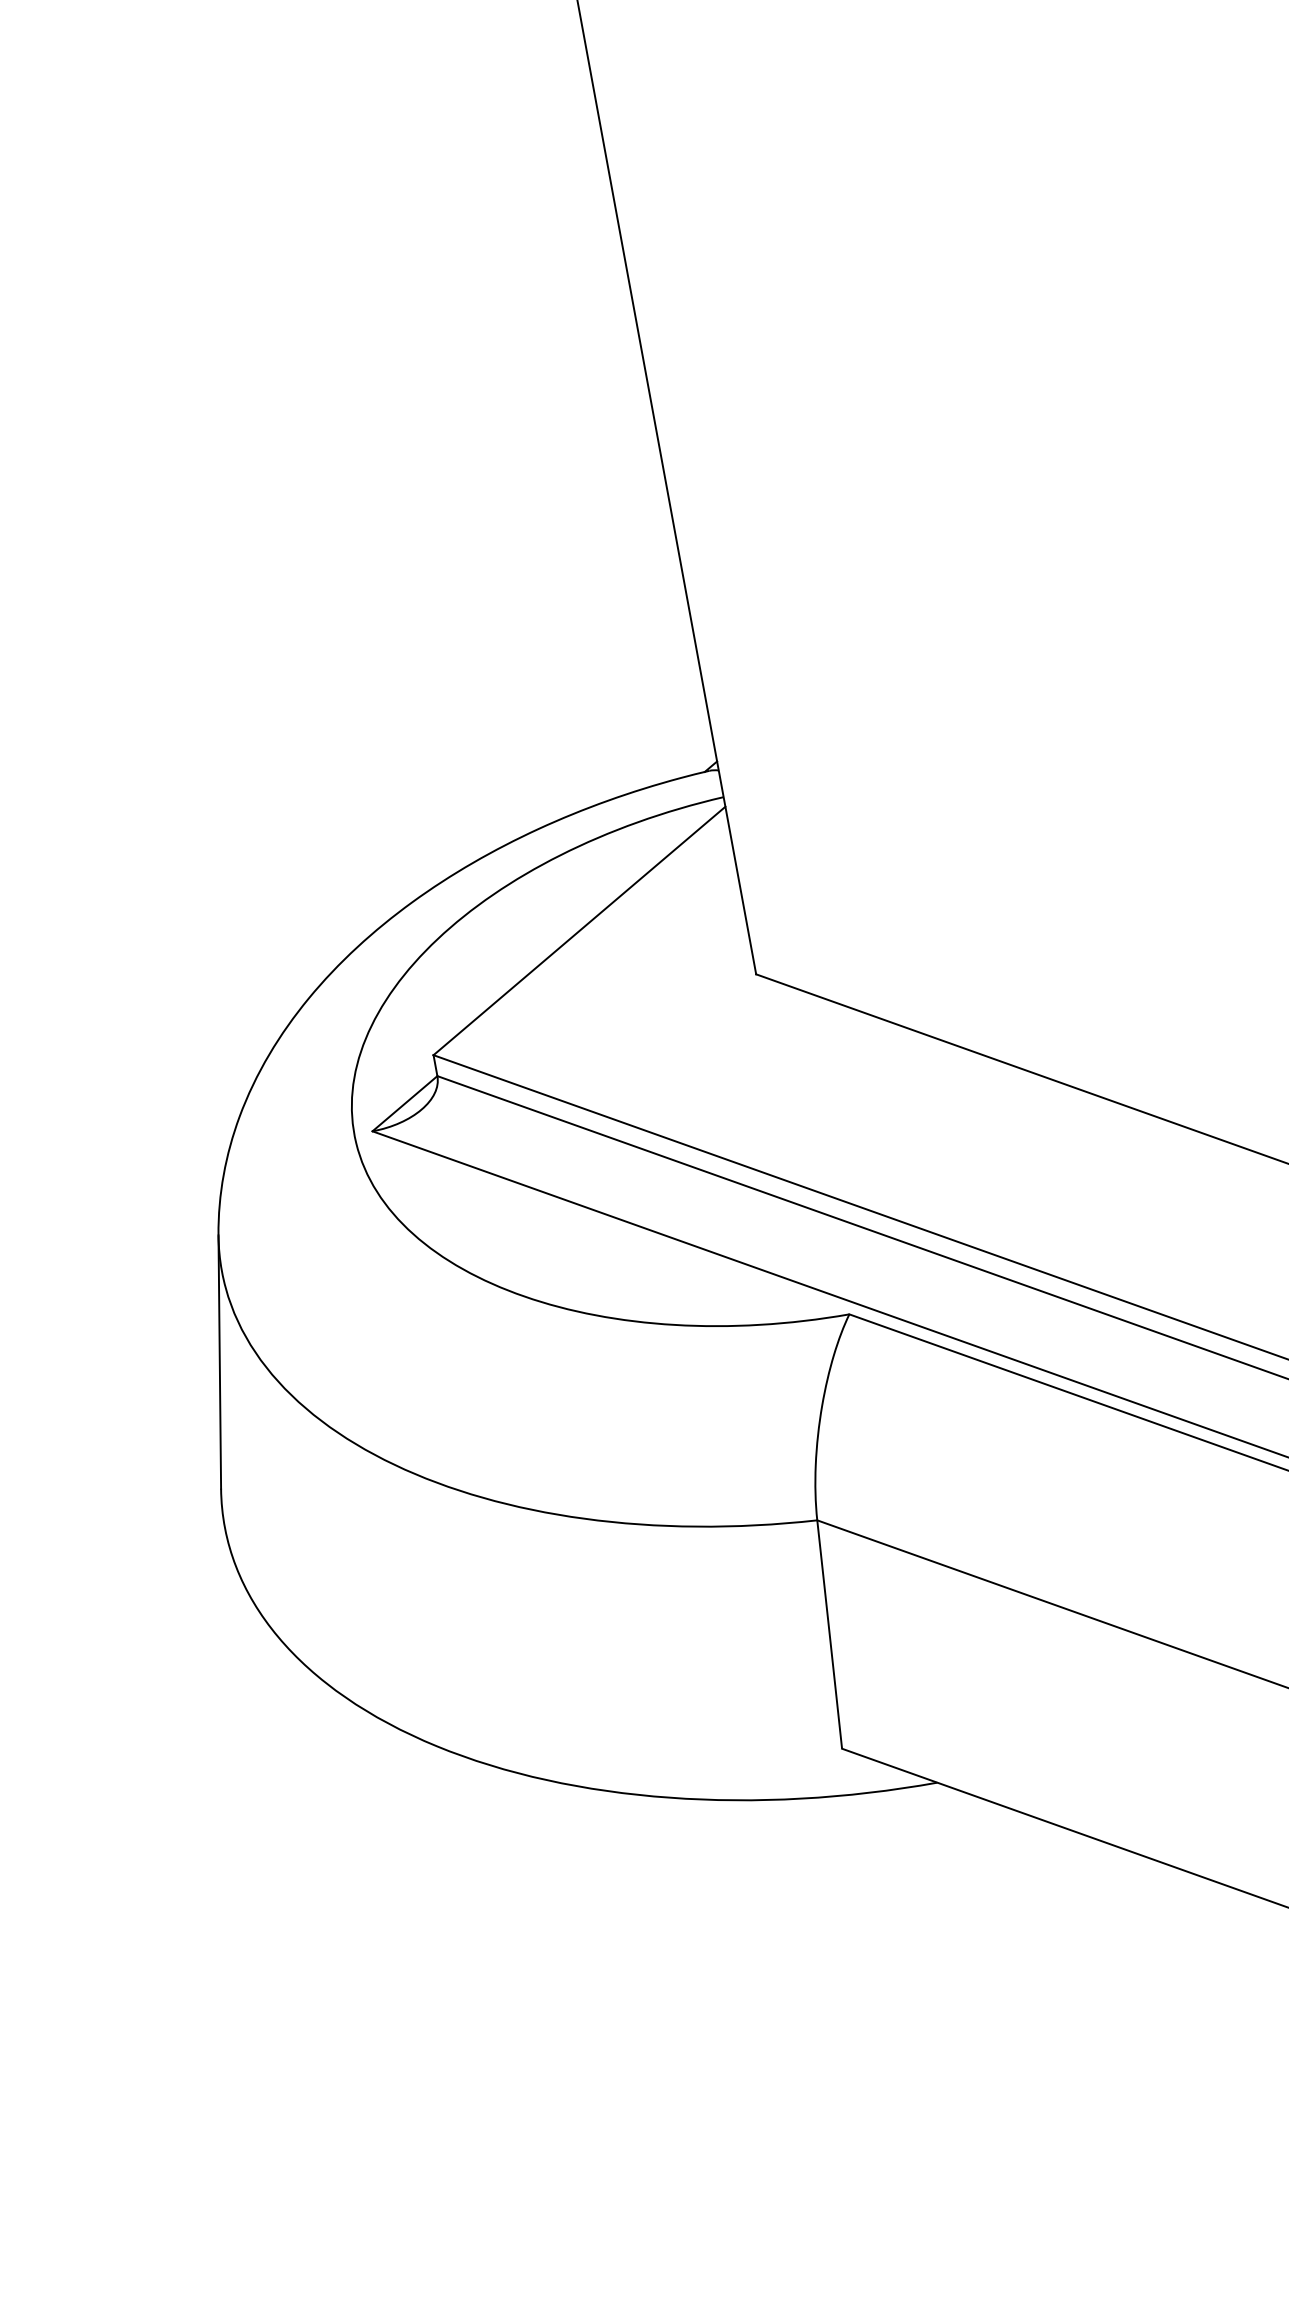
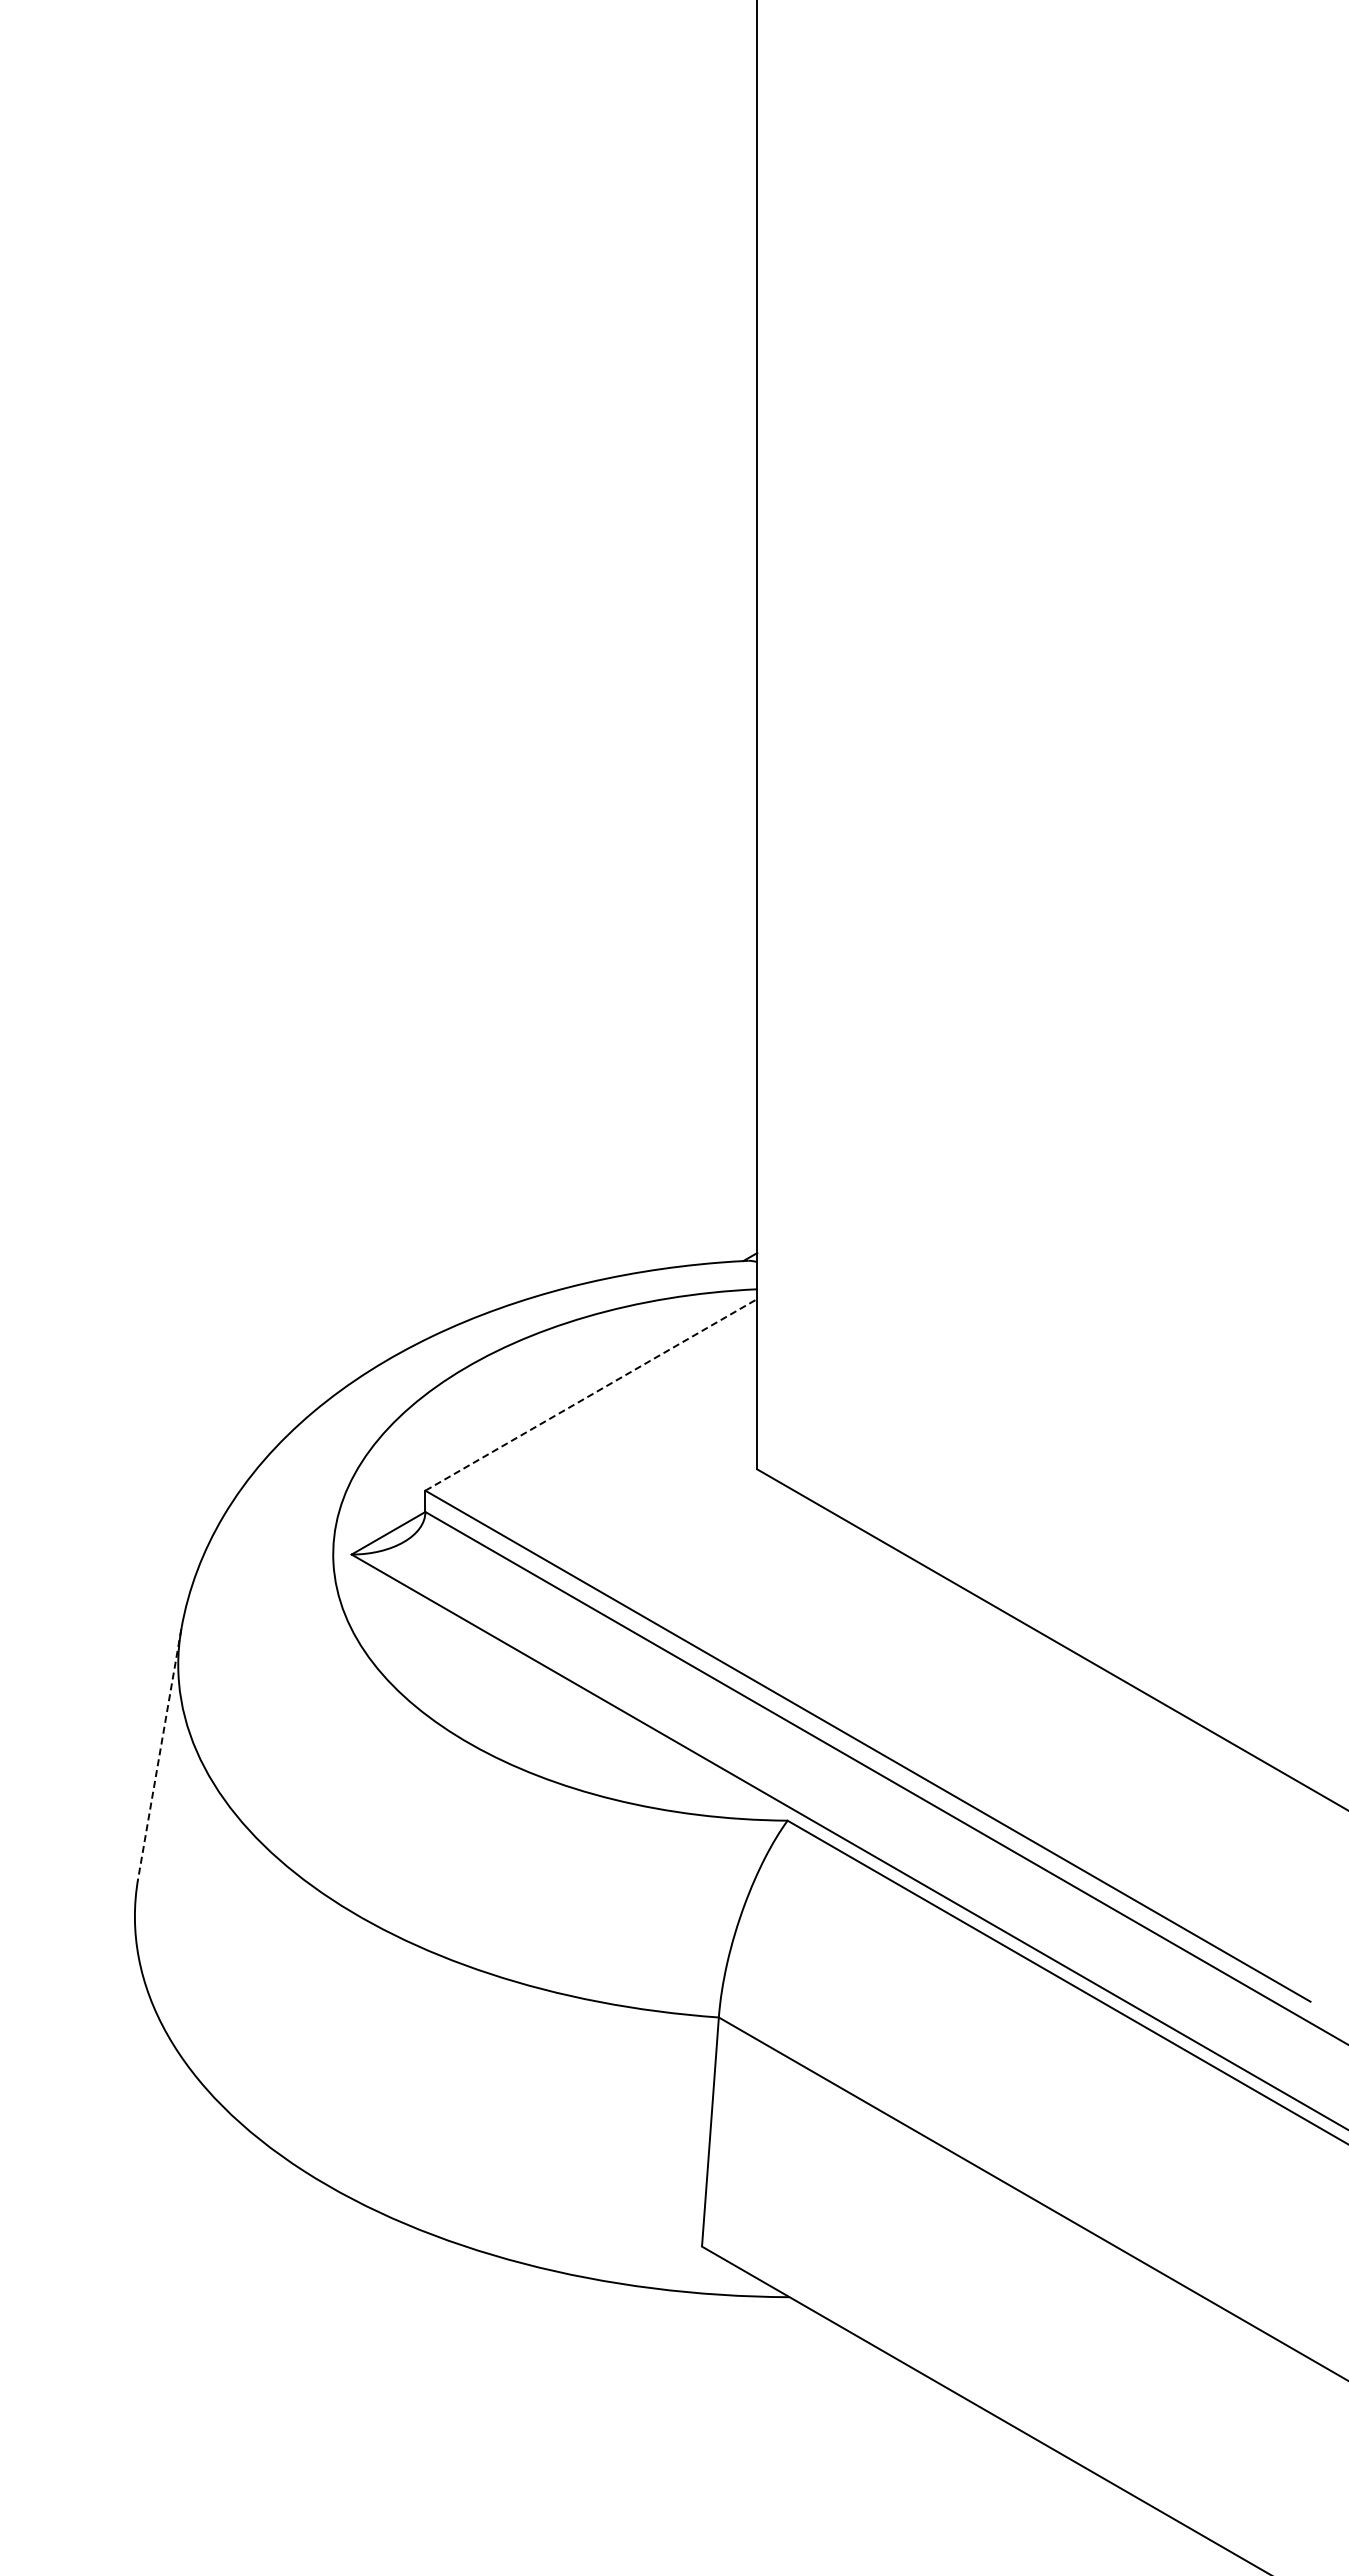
line: (579, 930) -> (591, 1394), solid -> dashed
line: (219, 1361) -> (159, 1753), solid -> dashed

